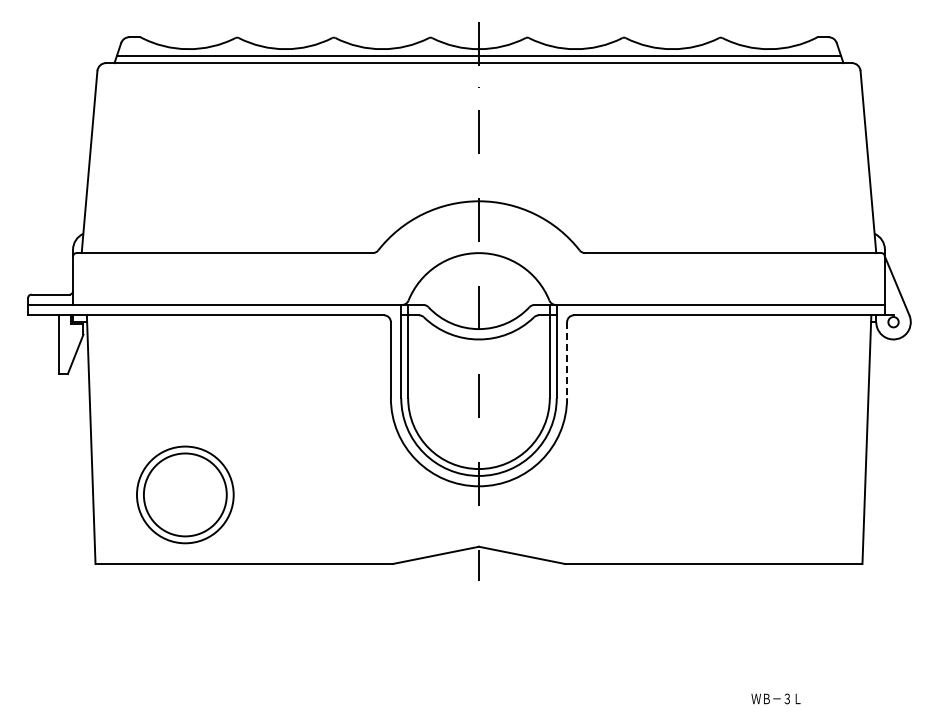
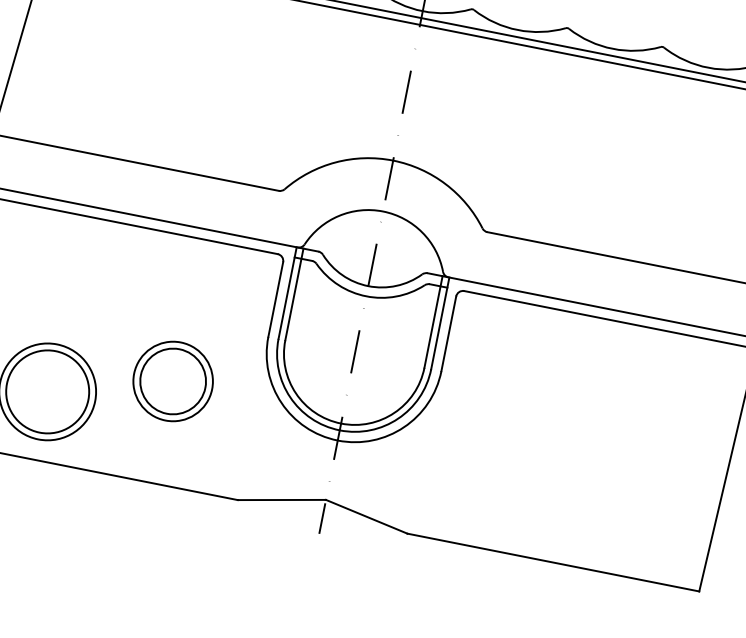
line: (567, 360) -> (449, 334), dashed -> solid
part: (305, 459) -> (172, 380), added

